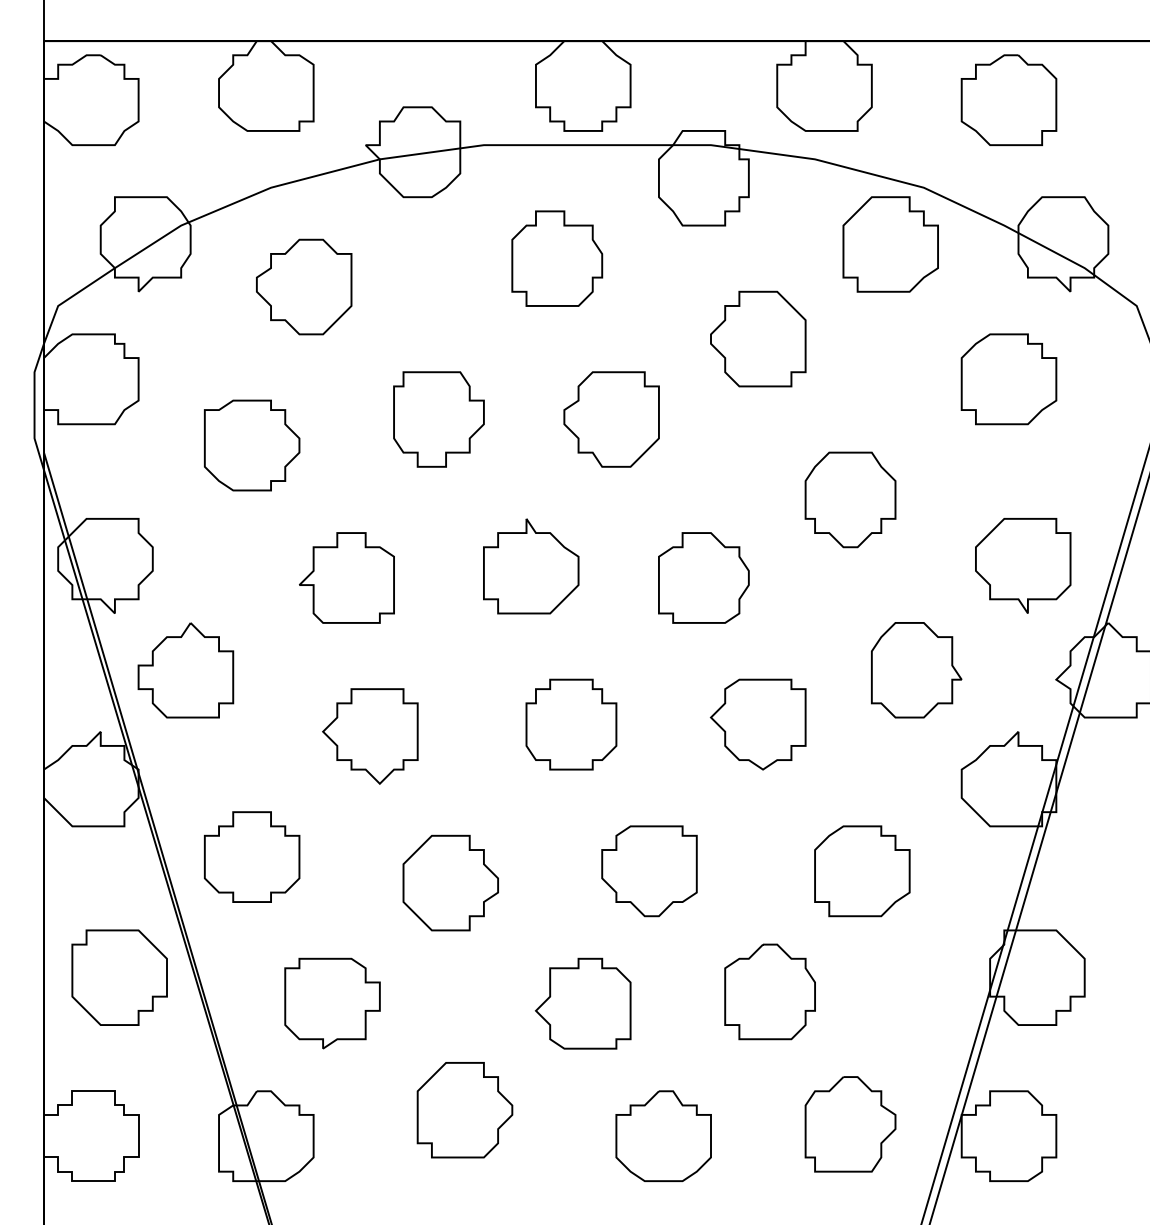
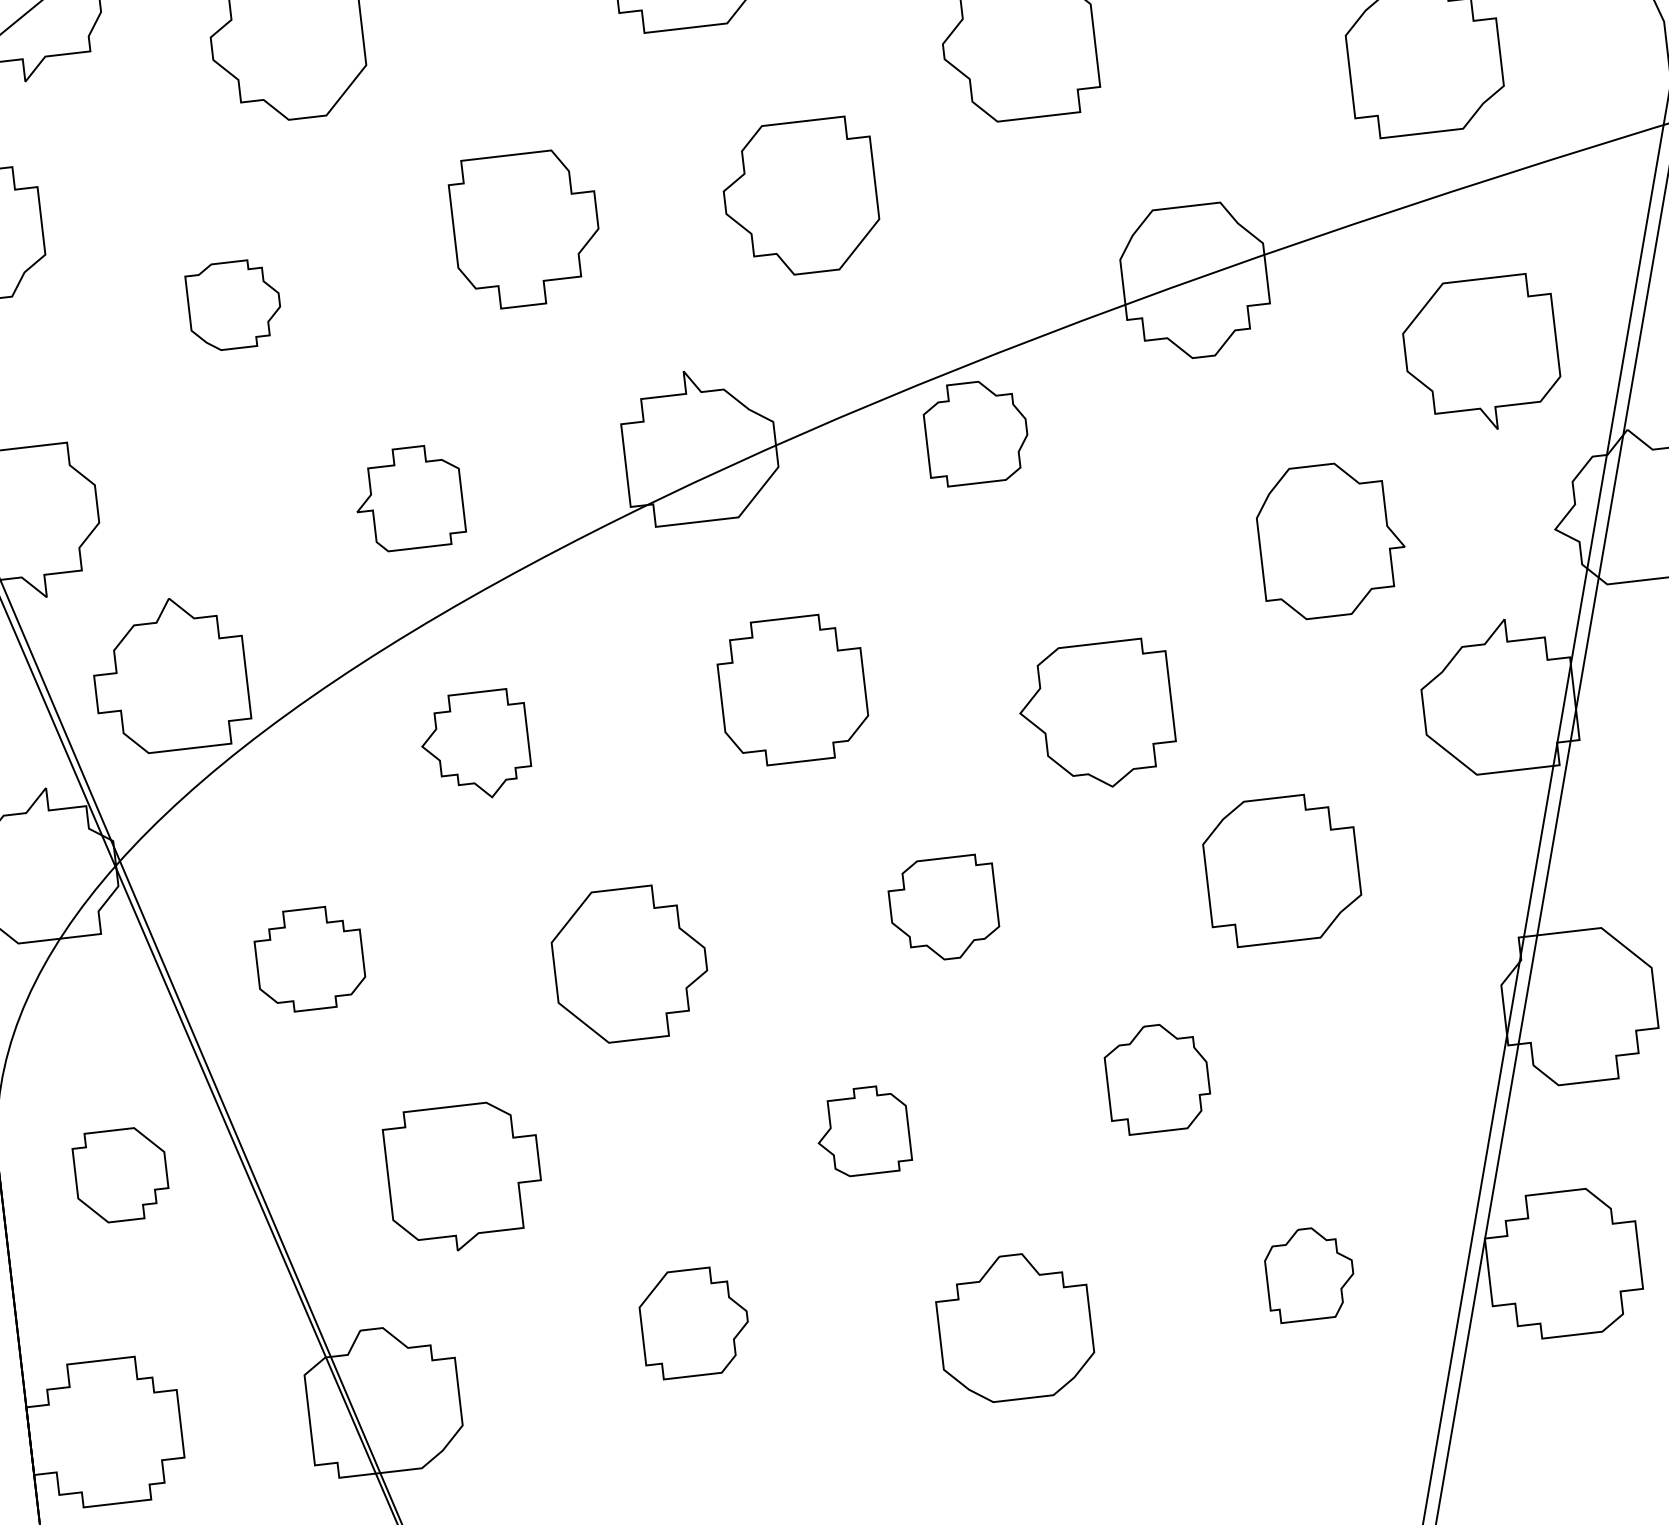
part: (252, 445) -> (234, 305), size x0.6
part: (346, 577) -> (408, 497), size x0.7
part: (703, 577) -> (975, 431), size x0.7
part: (757, 724) -> (1095, 716), moved
part: (370, 736) -> (475, 745), size x0.7
part: (252, 856) -> (310, 958), size x0.7
part: (649, 871) -> (943, 909), size x0.7
part: (119, 977) -> (121, 1175), size x0.6
part: (769, 991) -> (1156, 1077), size x0.7
part: (583, 1003) -> (863, 1131), size x0.6
part: (464, 1110) -> (693, 1323), size x0.7
part: (850, 1124) -> (1309, 1274), size x0.6

